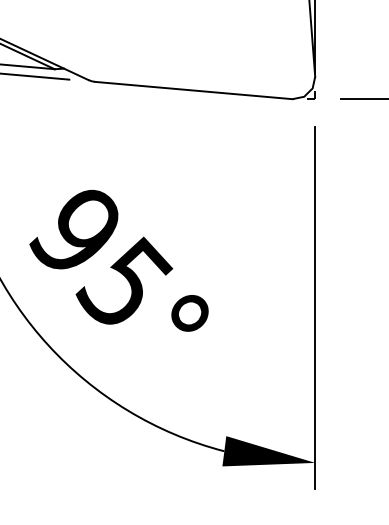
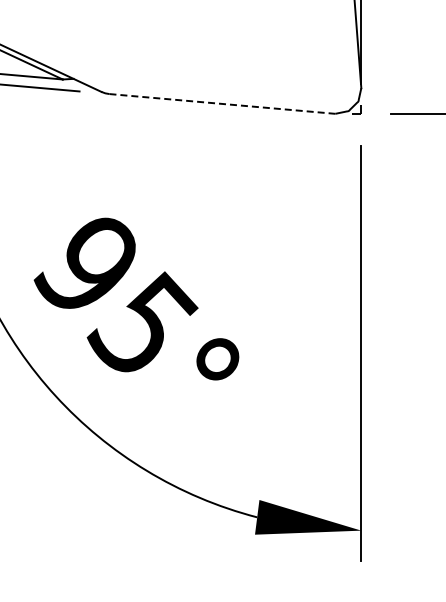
line: (194, 91) -> (222, 104), solid -> dashed

